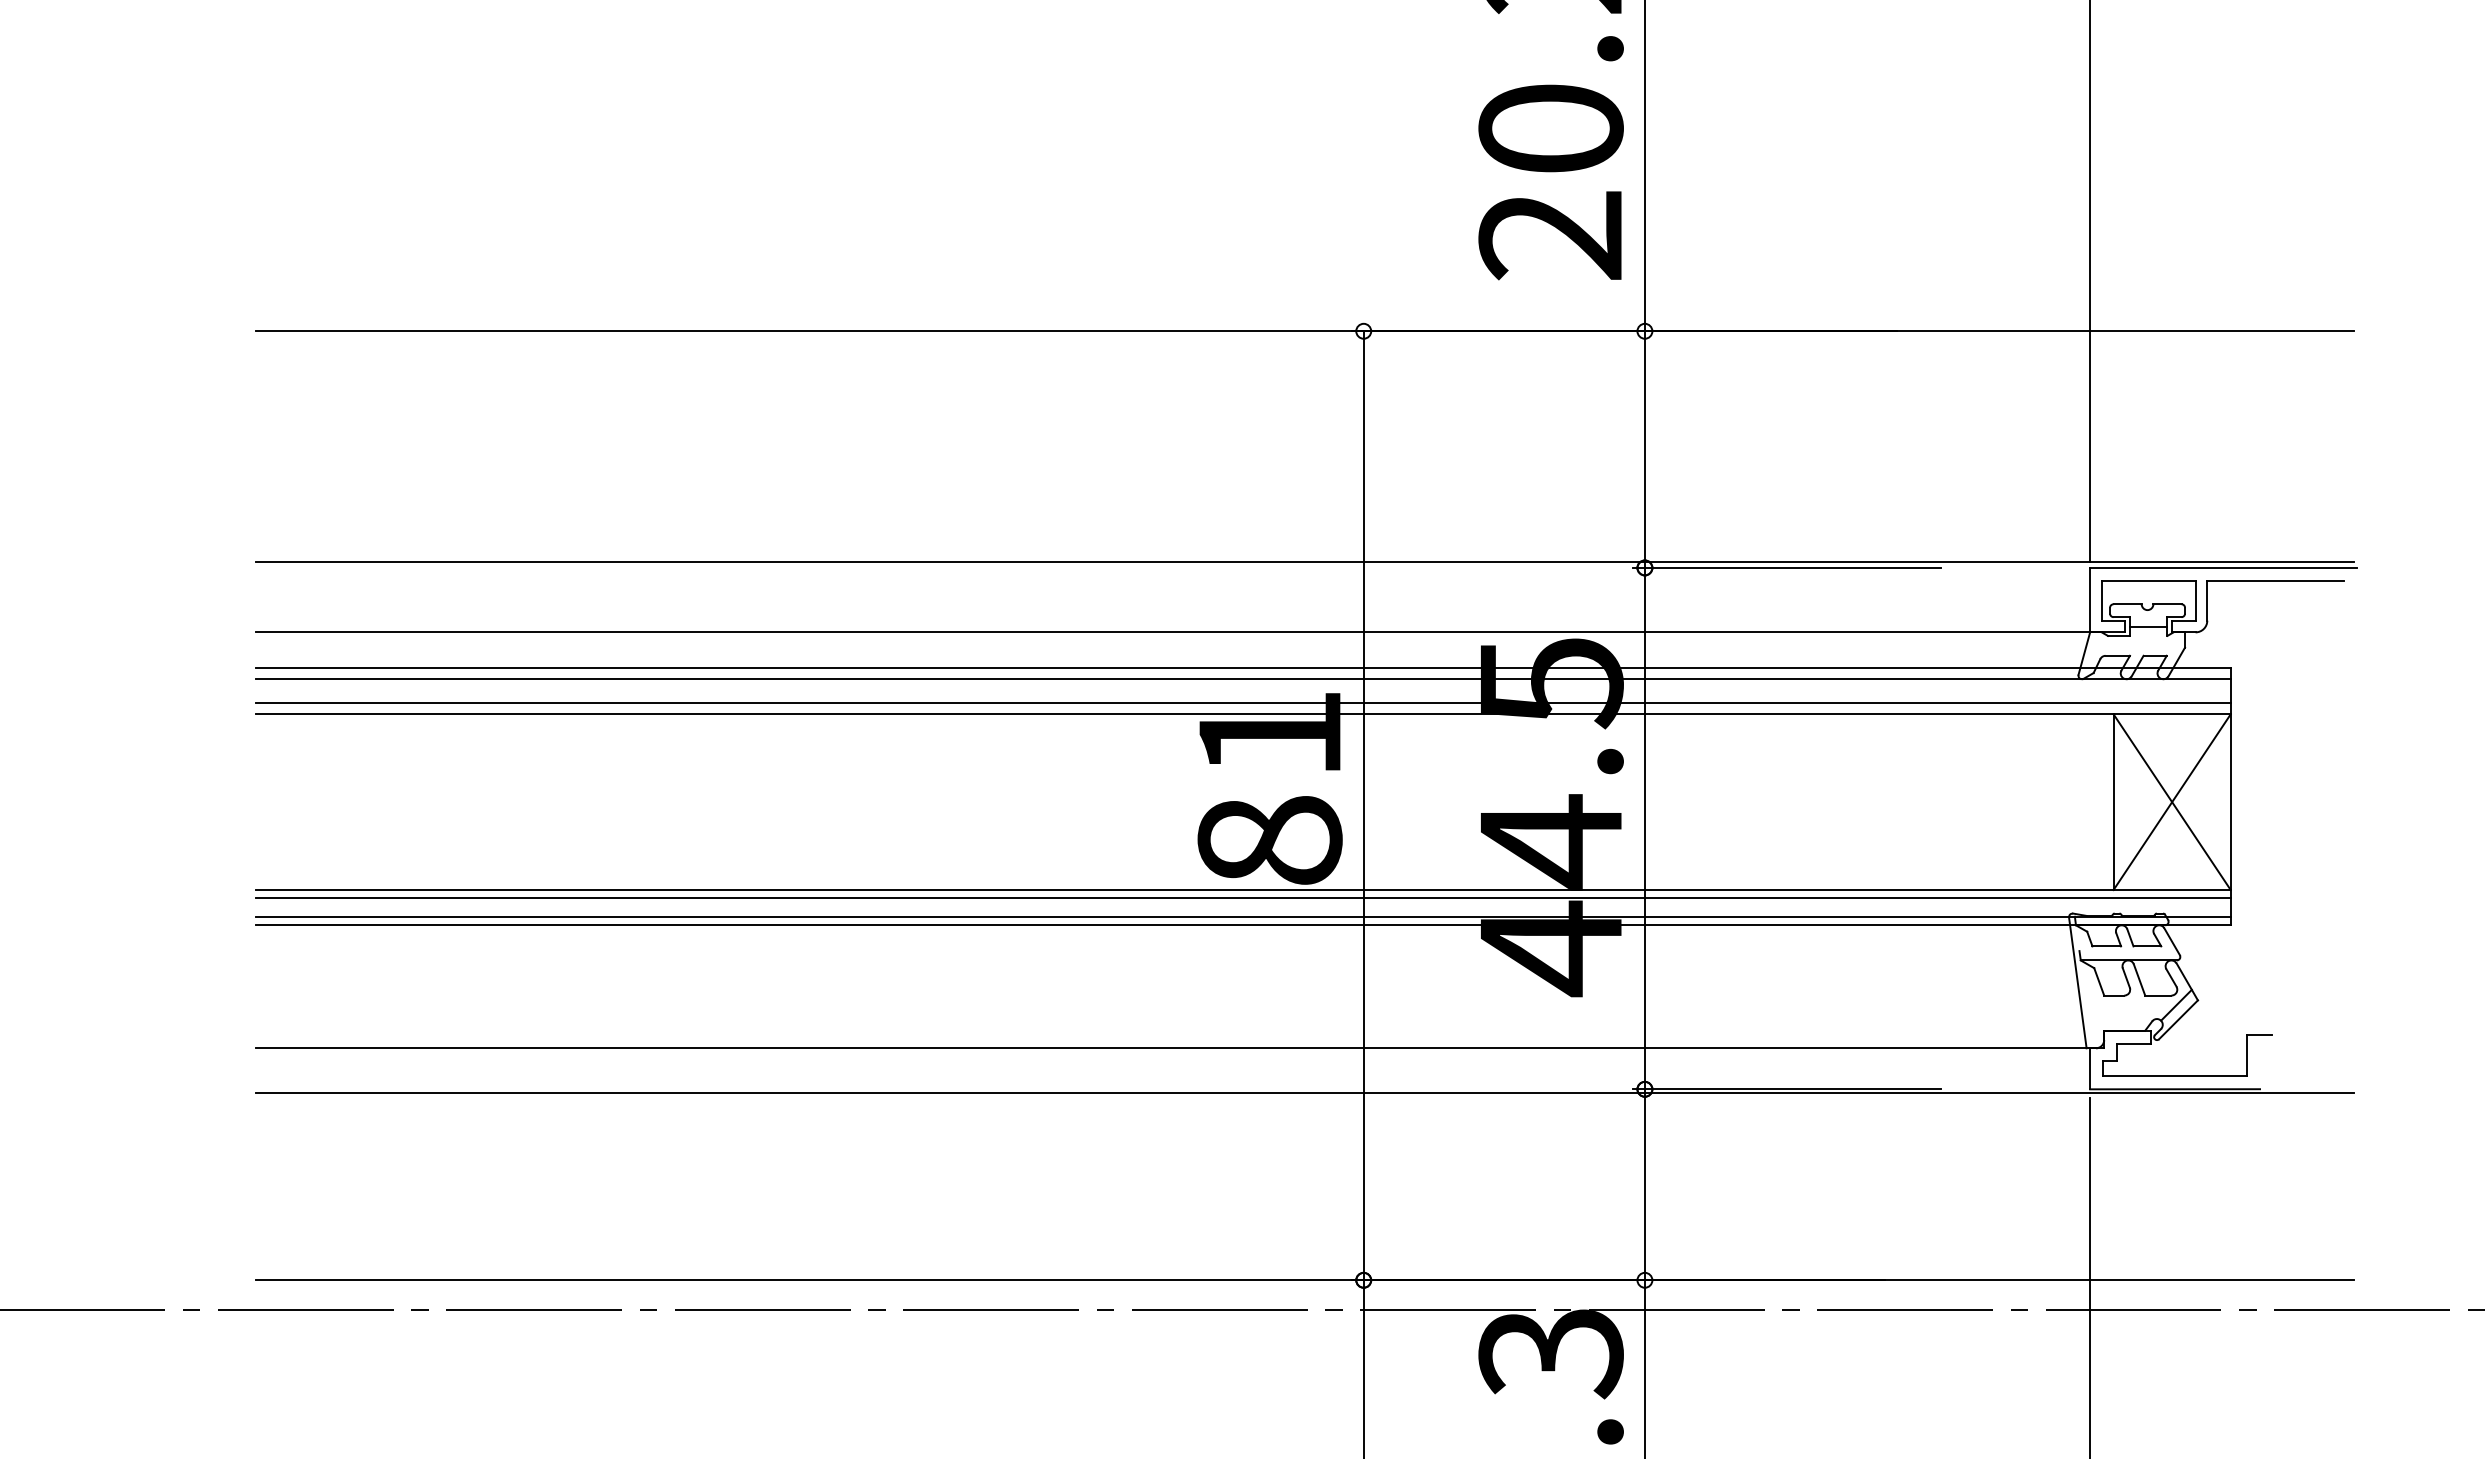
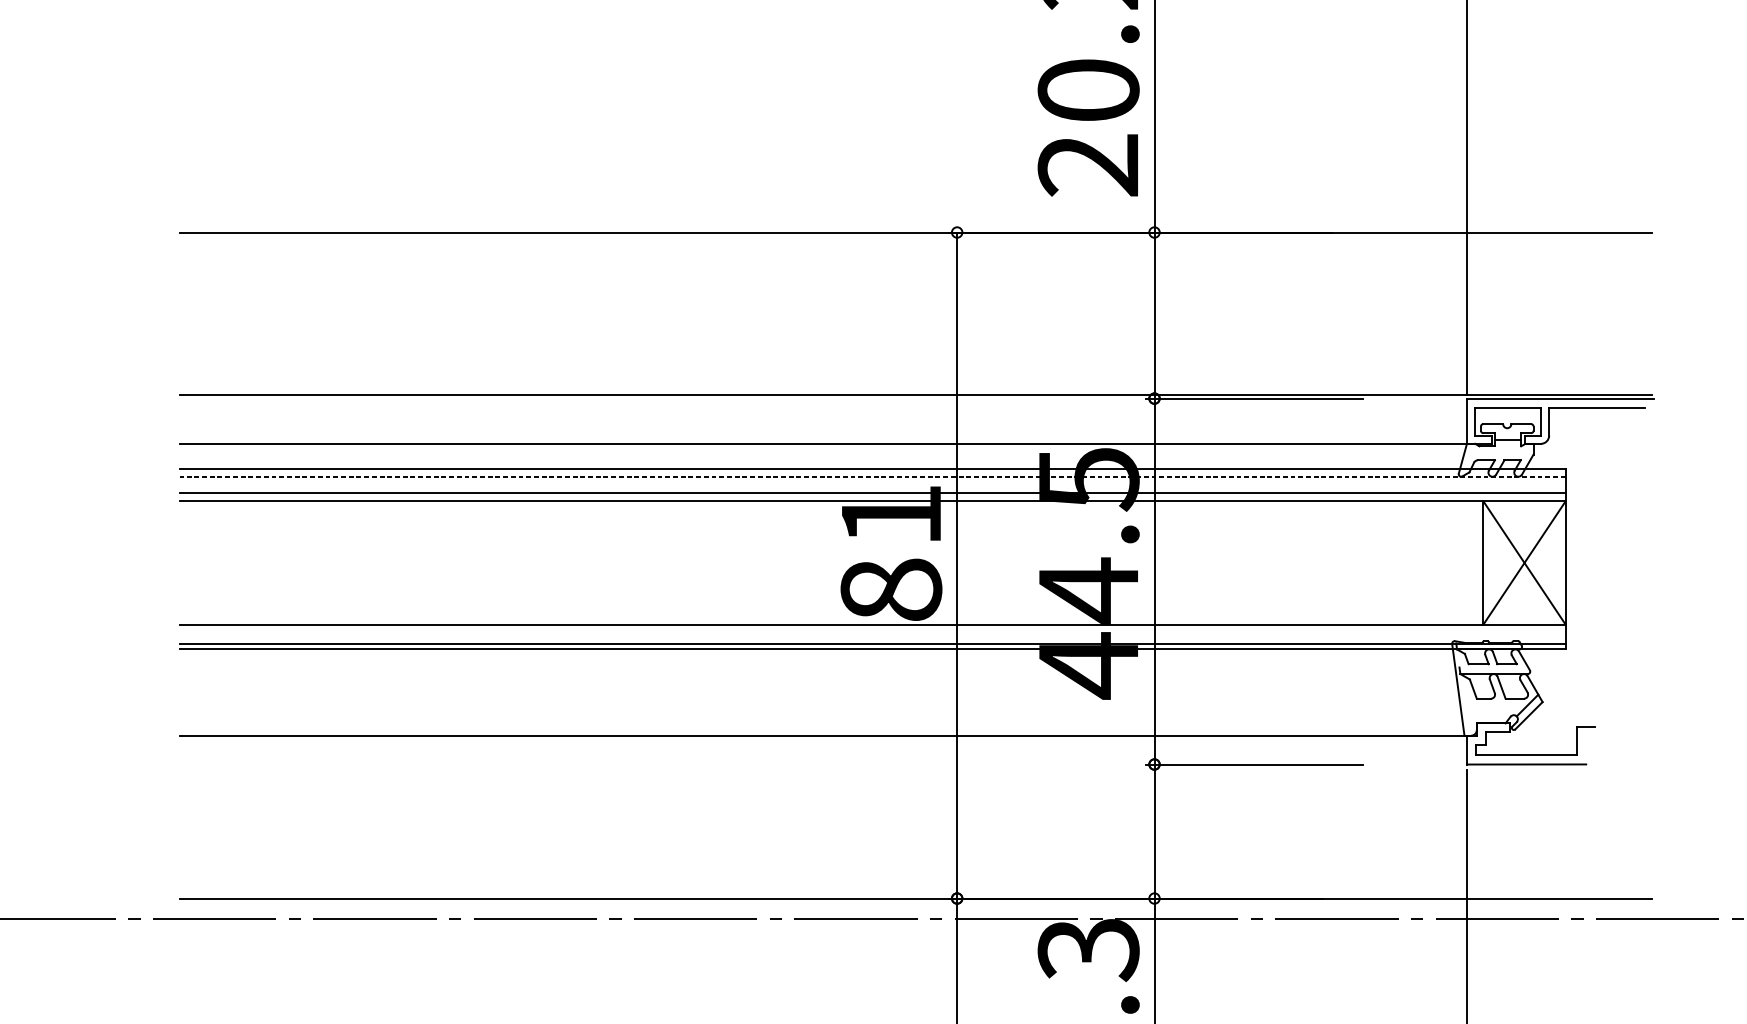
line: (1243, 679) -> (872, 476), solid -> dashed
line: (1243, 898) -> (872, 630), removed
line: (1304, 1092) -> (915, 766), removed

